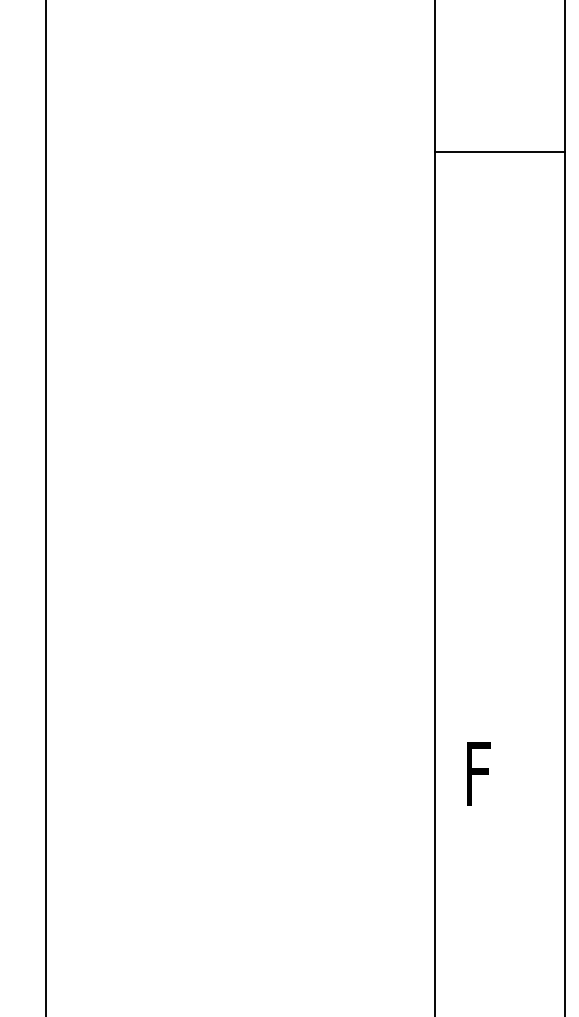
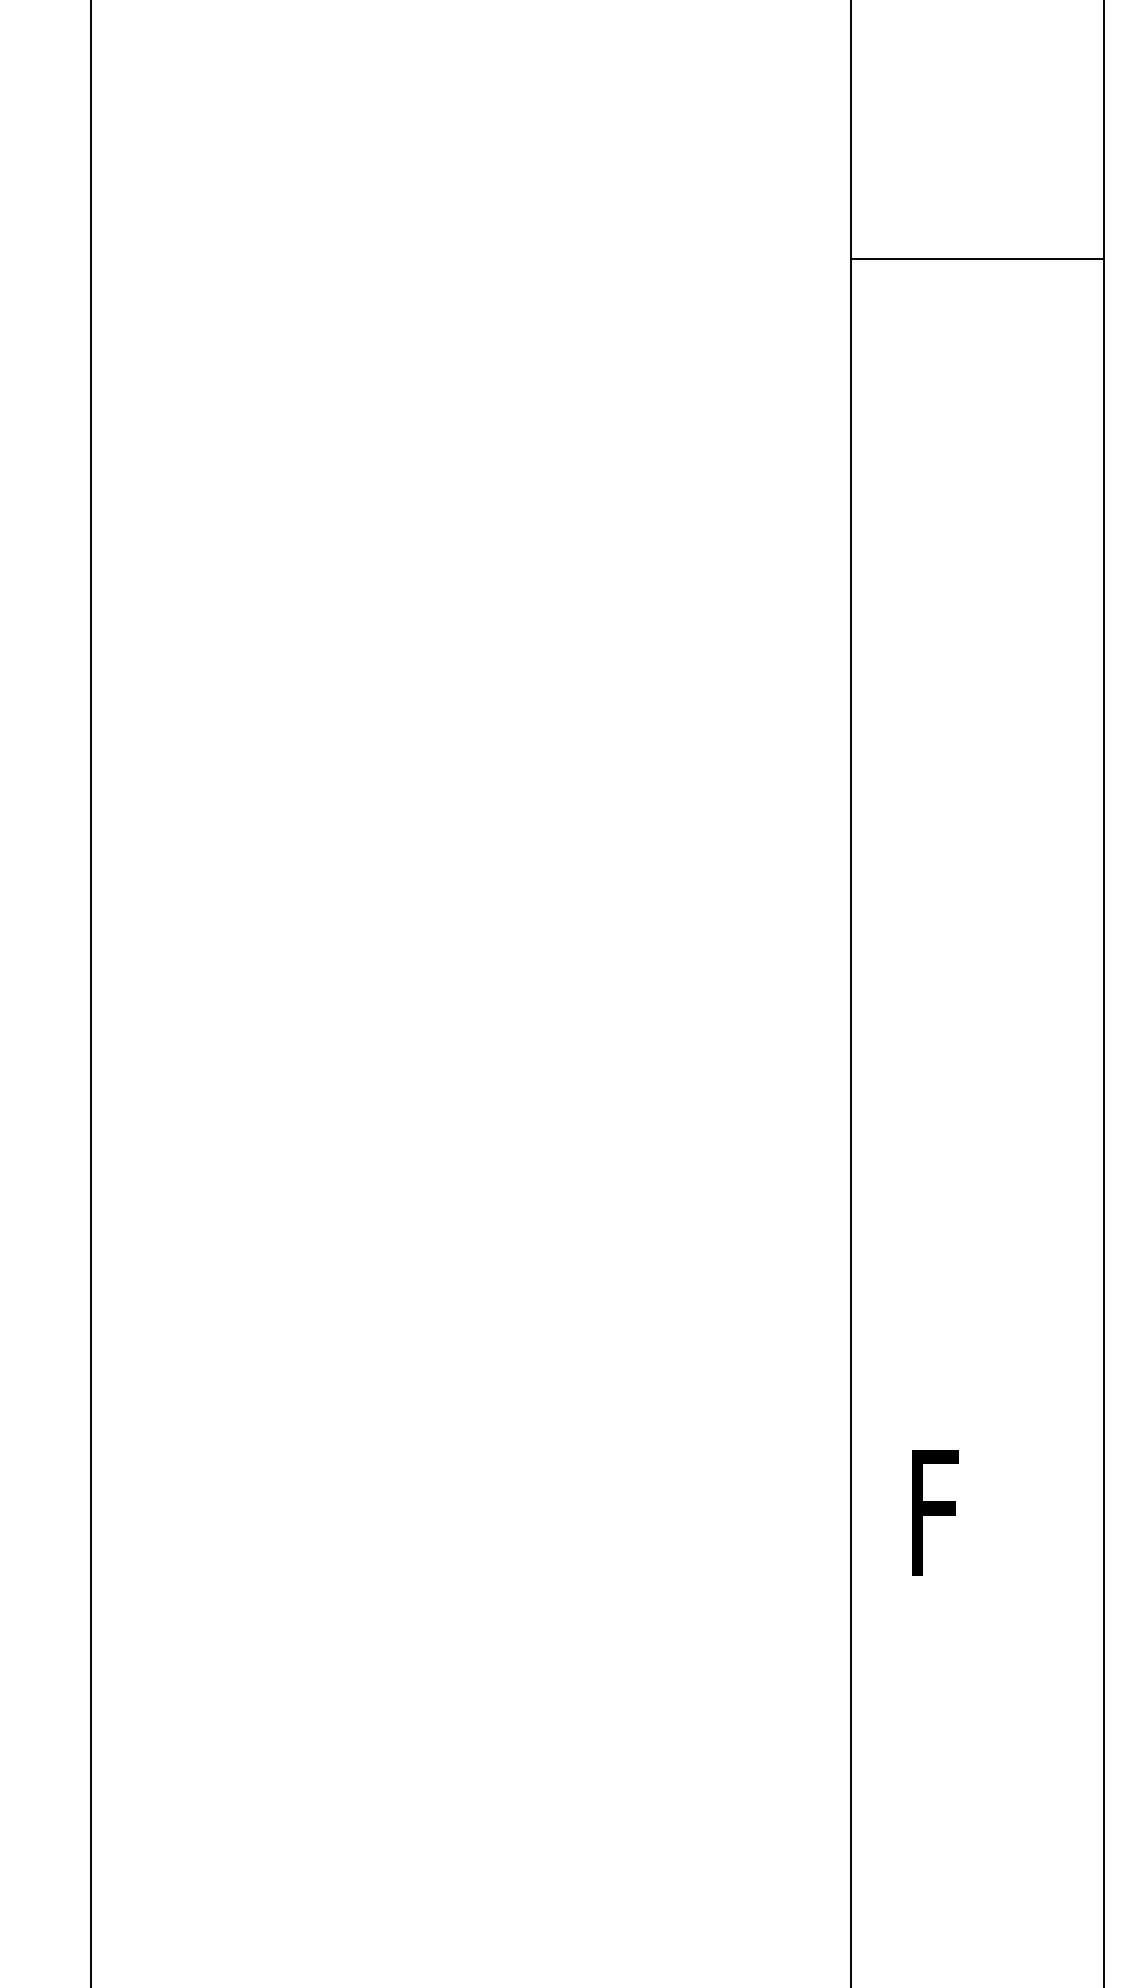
line: (499, 152) -> (976, 259), moved

